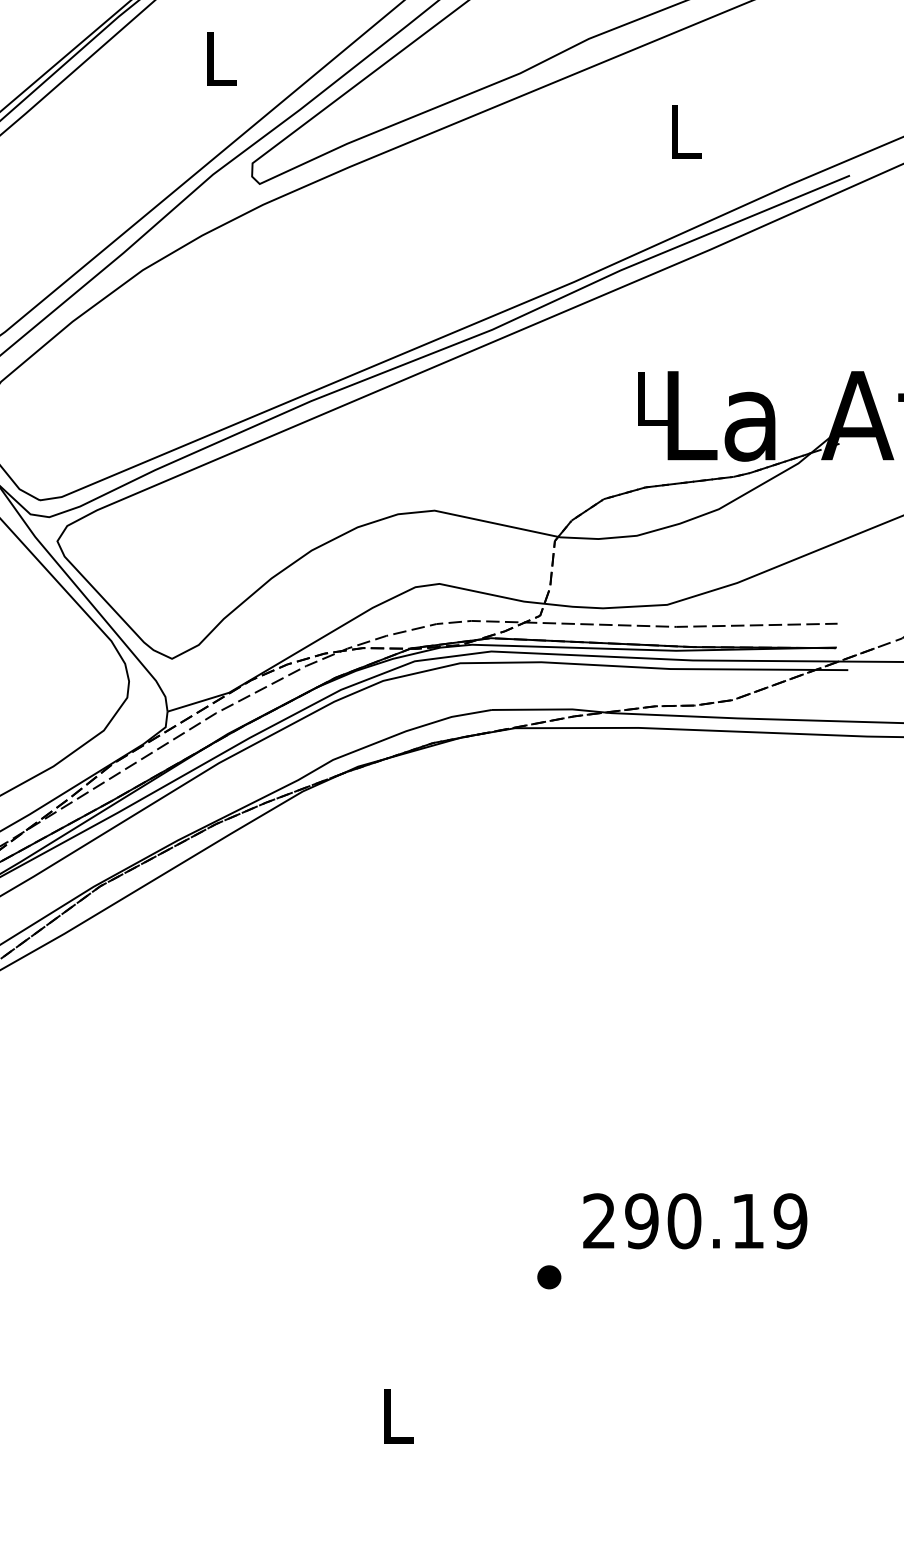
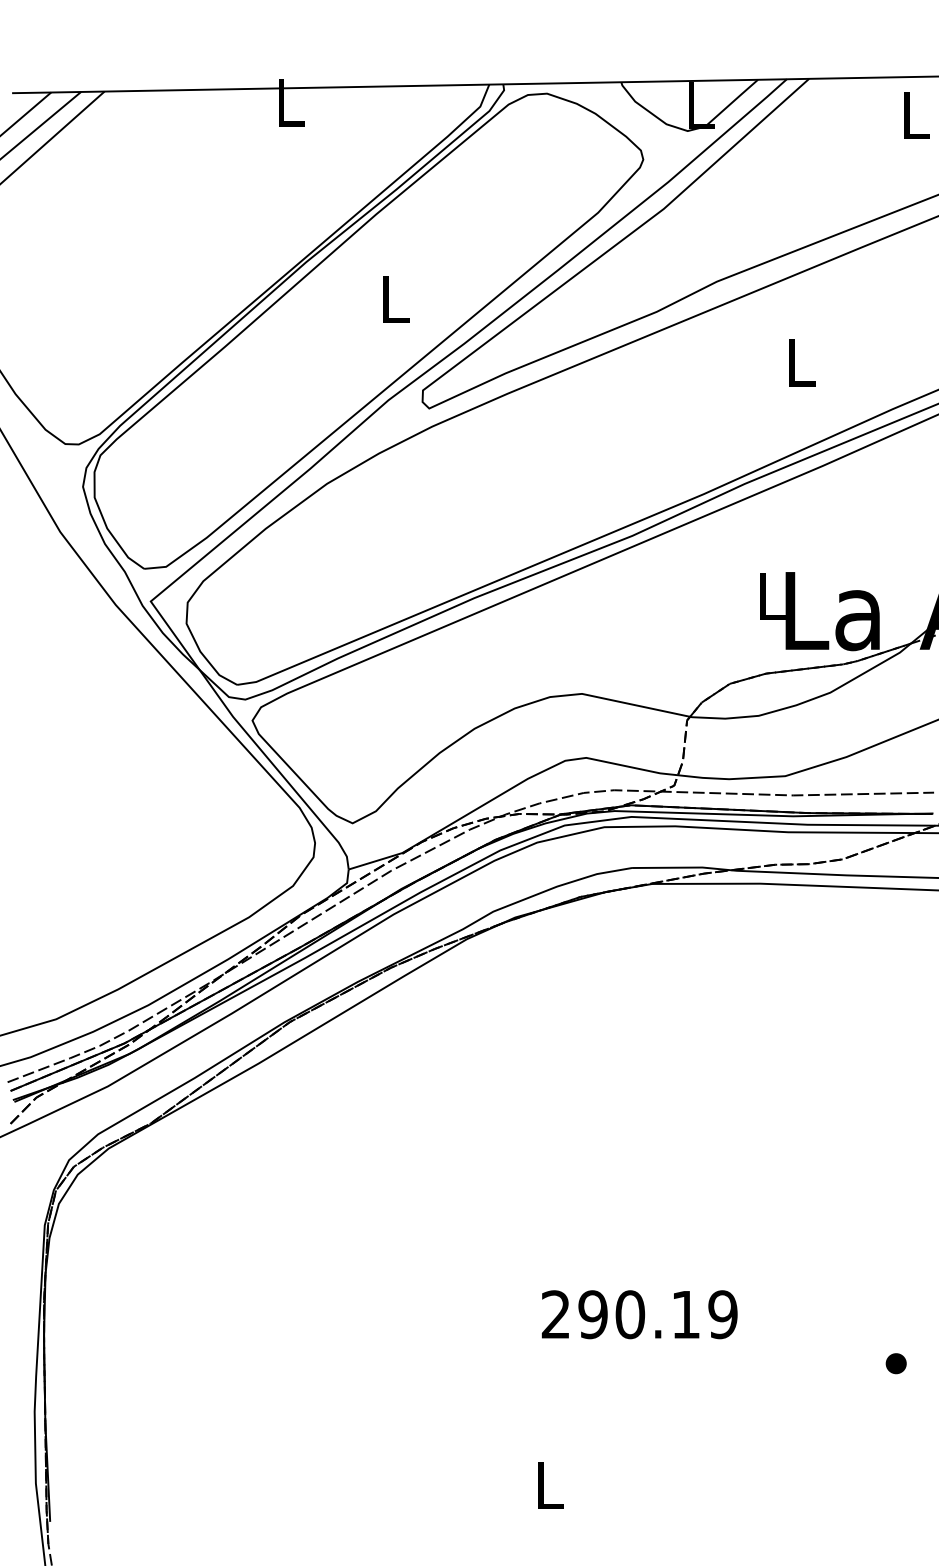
text: (694, 1221) -> (639, 1314), moved
part: (548, 1277) -> (895, 1363), moved

